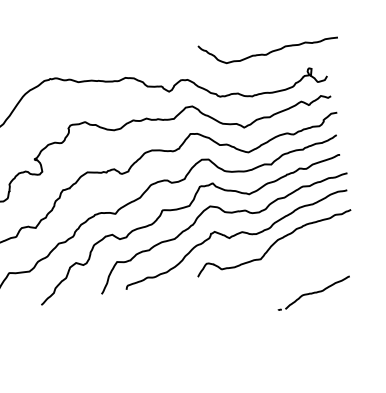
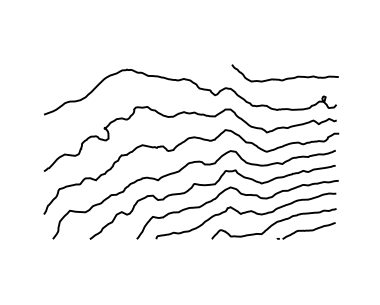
curve: (272, 49) -> (287, 77), moved
part: (312, 292) -> (305, 230), moved

